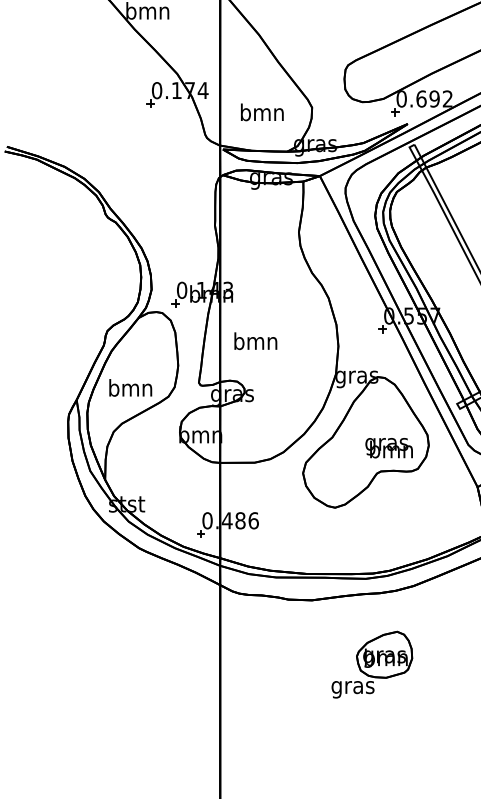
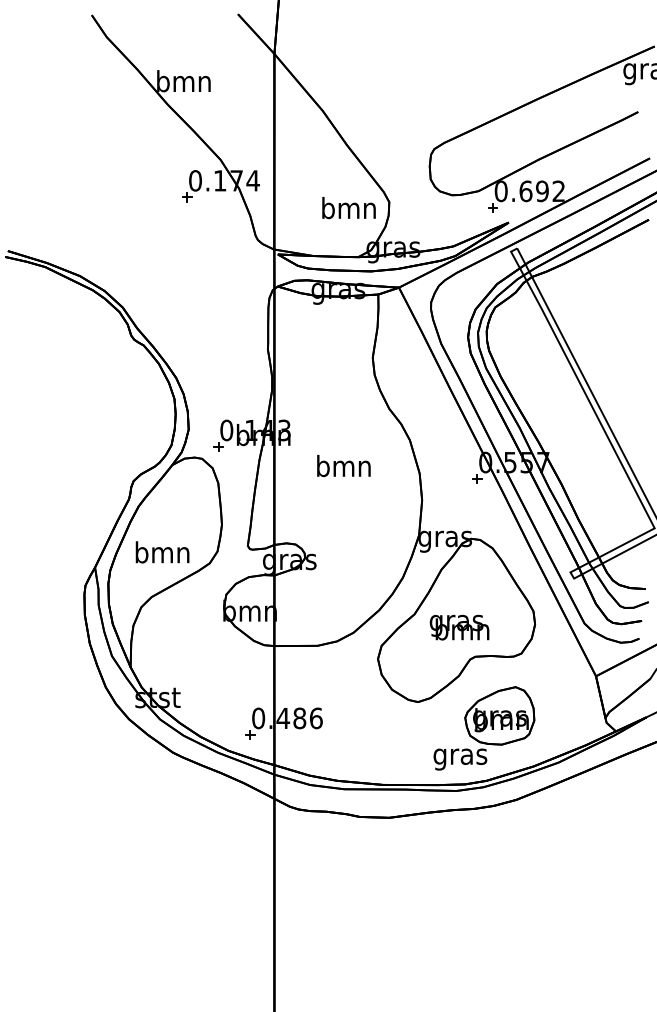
text: (261, 112) -> (348, 208), moved
text: (255, 341) -> (343, 466), moved
text: (389, 448) -> (459, 627), moved
part: (372, 664) -> (484, 728), moved

